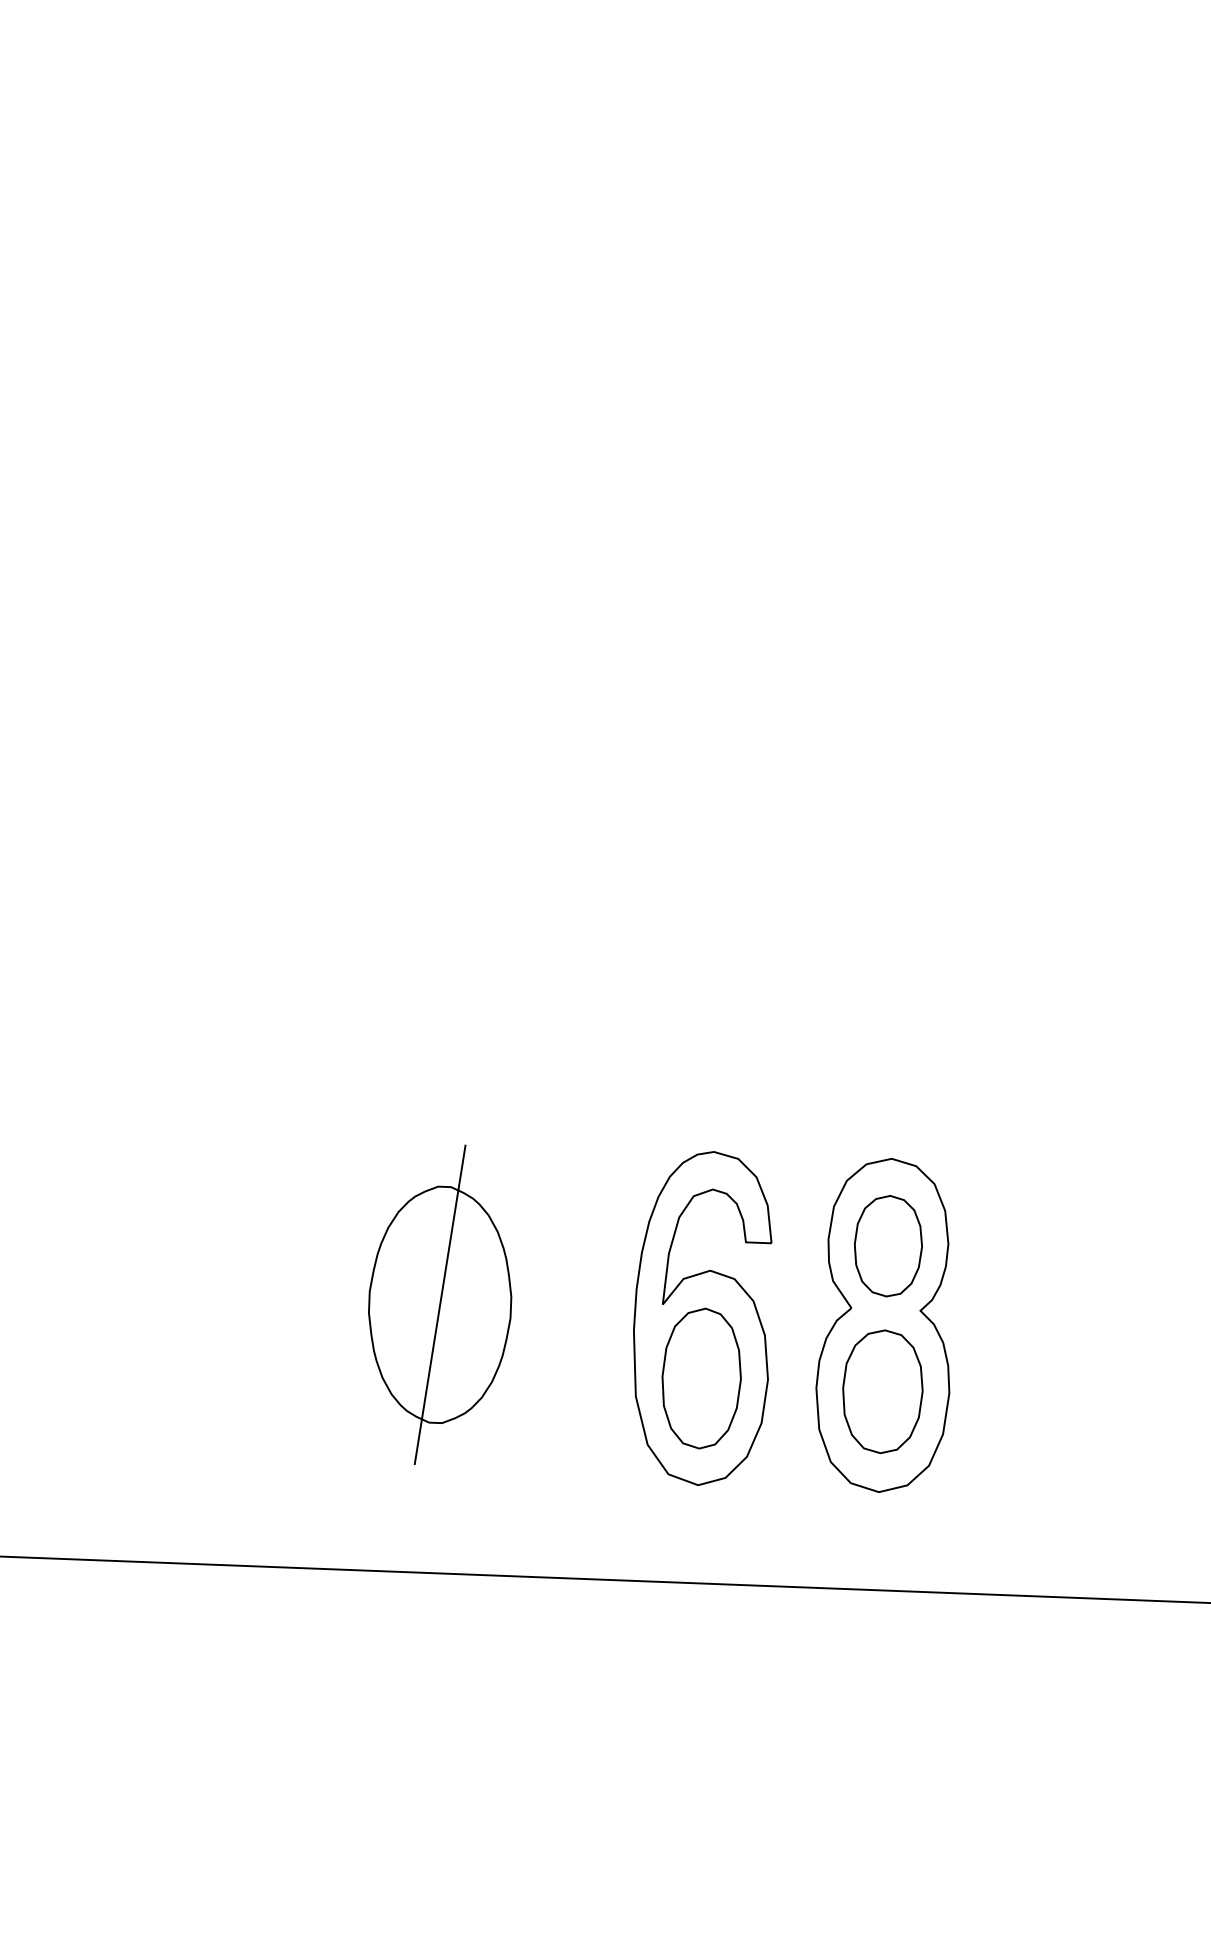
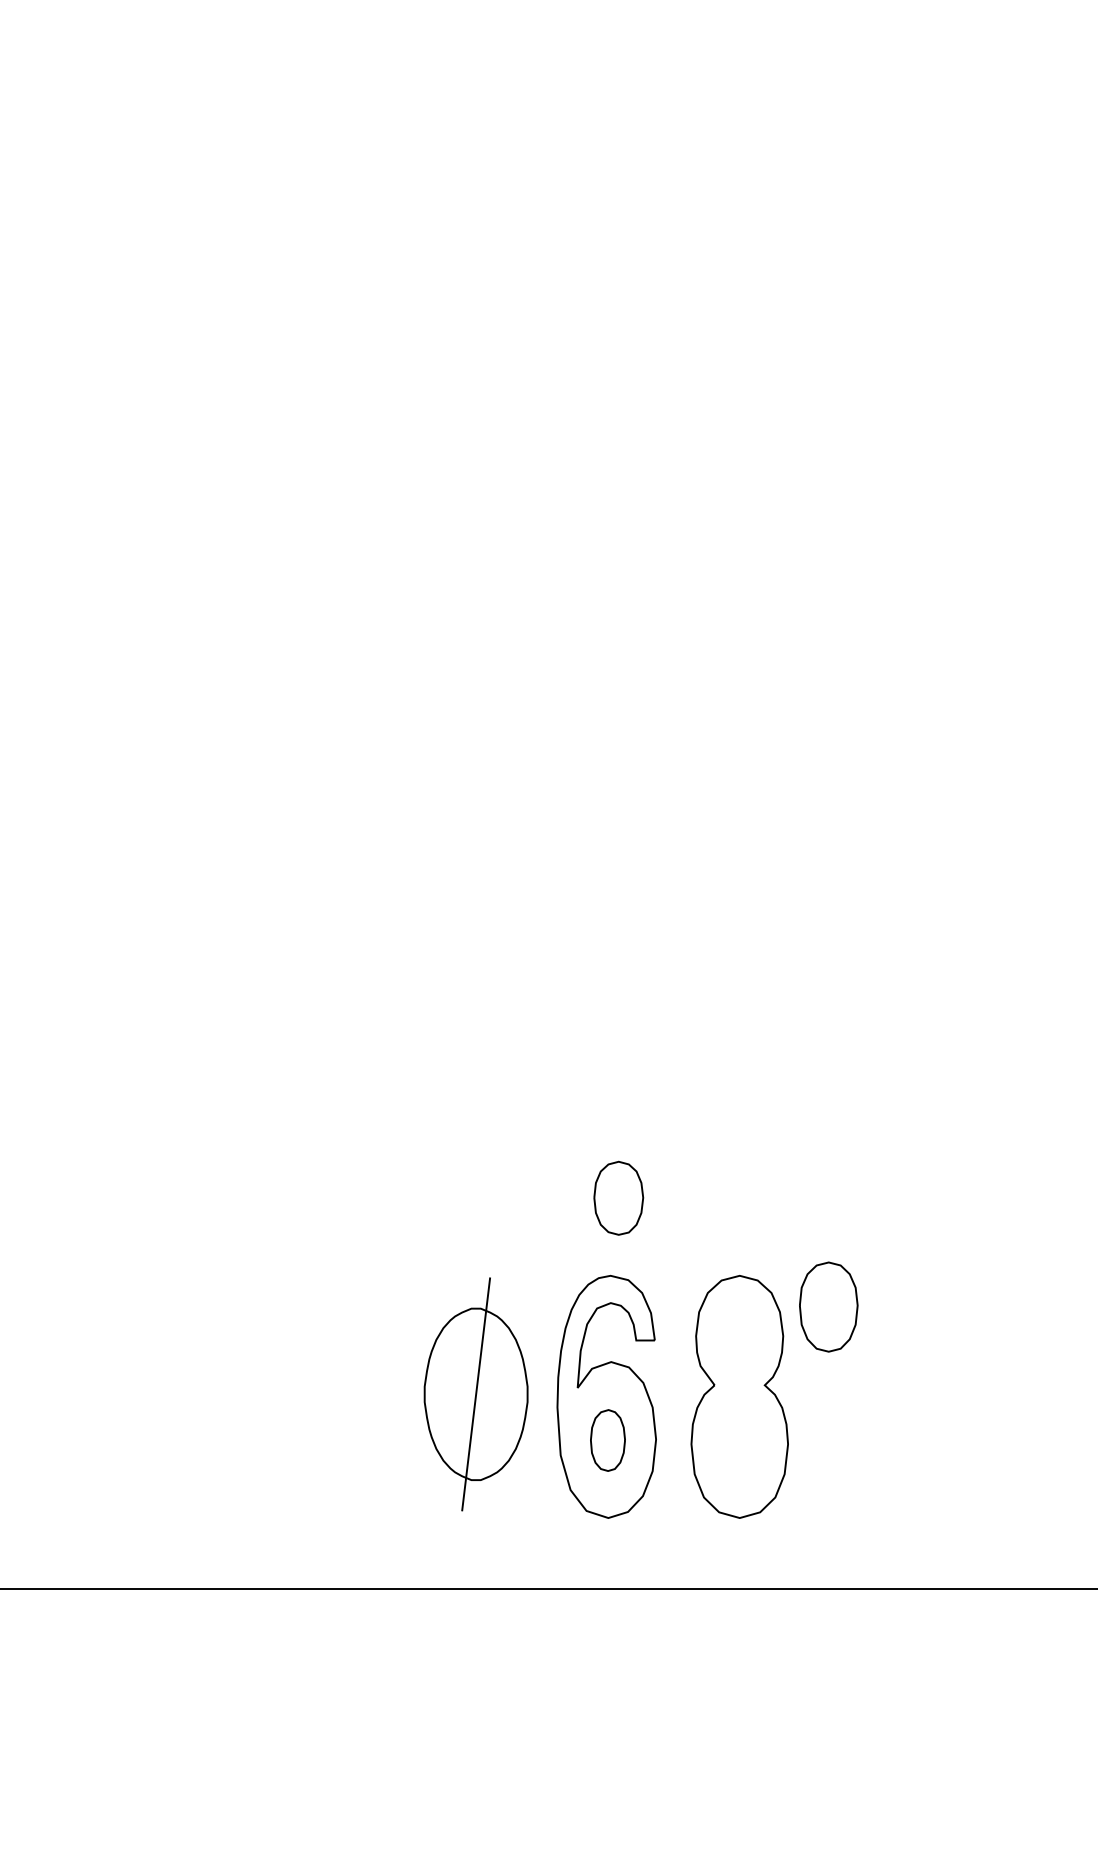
part: (888, 1245) -> (618, 1197), moved
part: (439, 1304) -> (475, 1394), moved
part: (701, 1378) -> (607, 1440), size x0.6
part: (882, 1390) -> (828, 1306), moved

